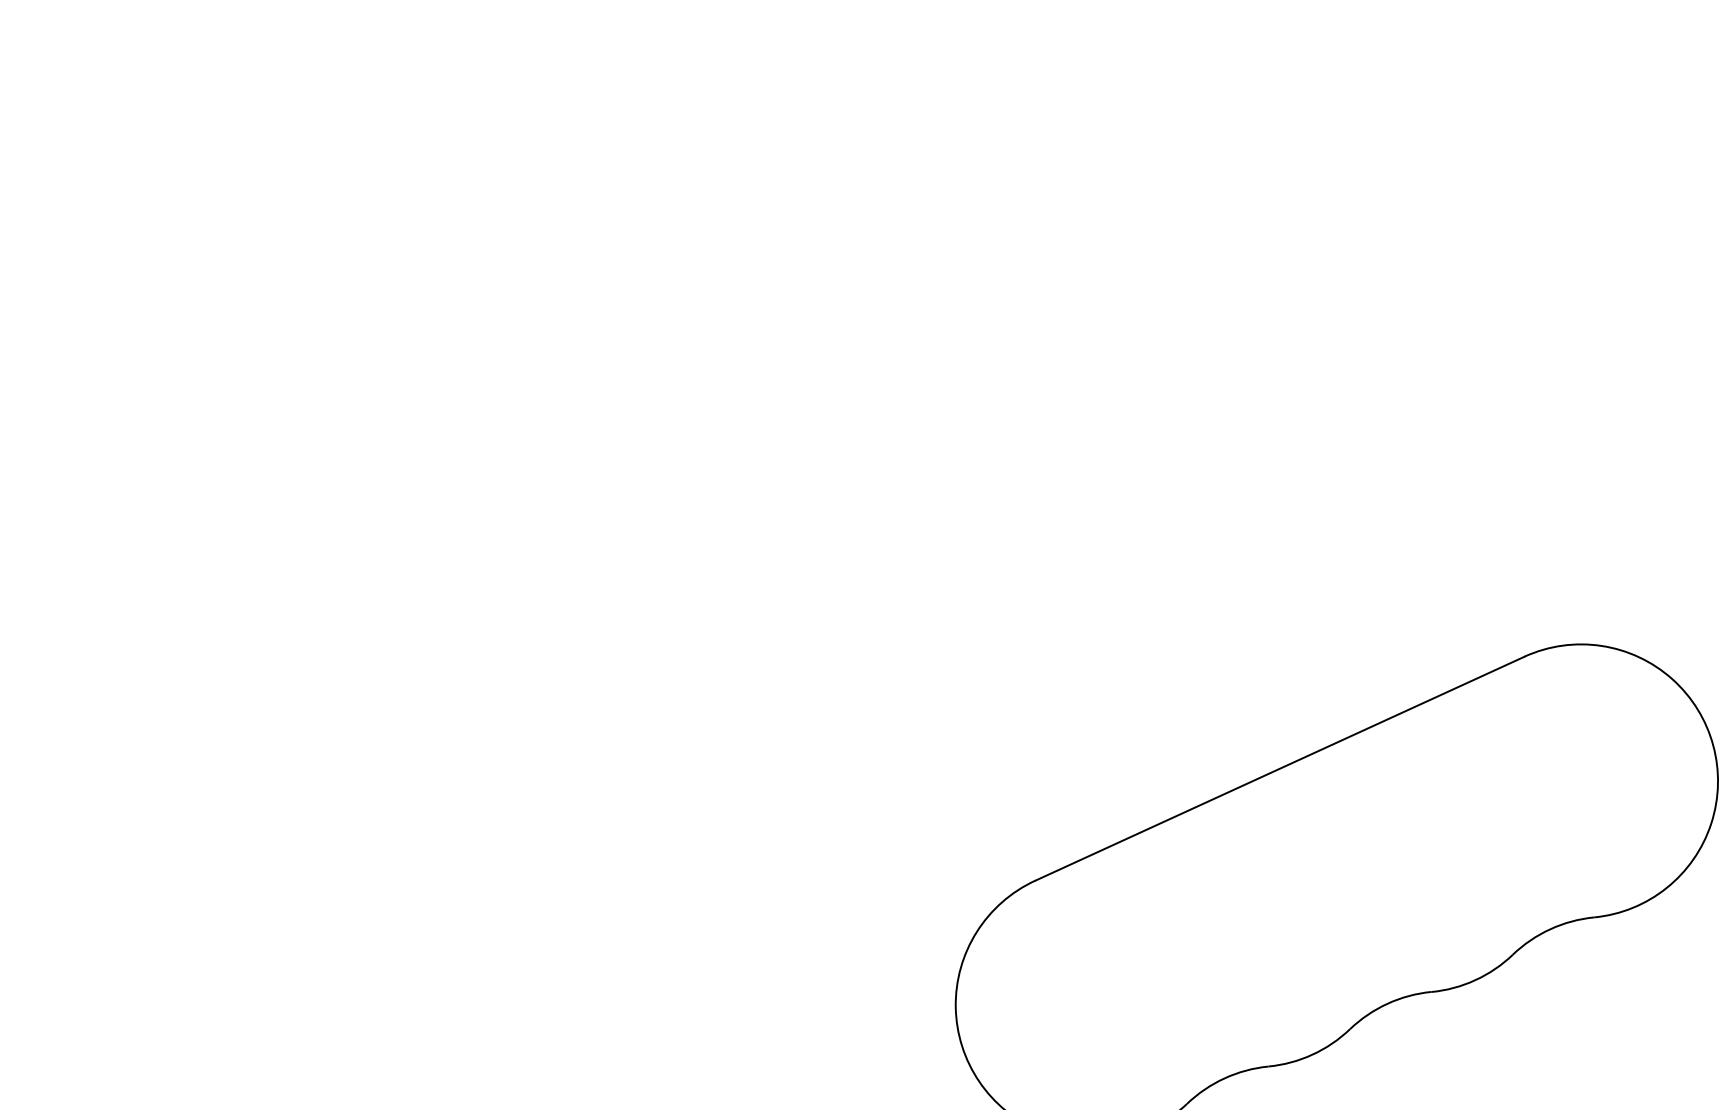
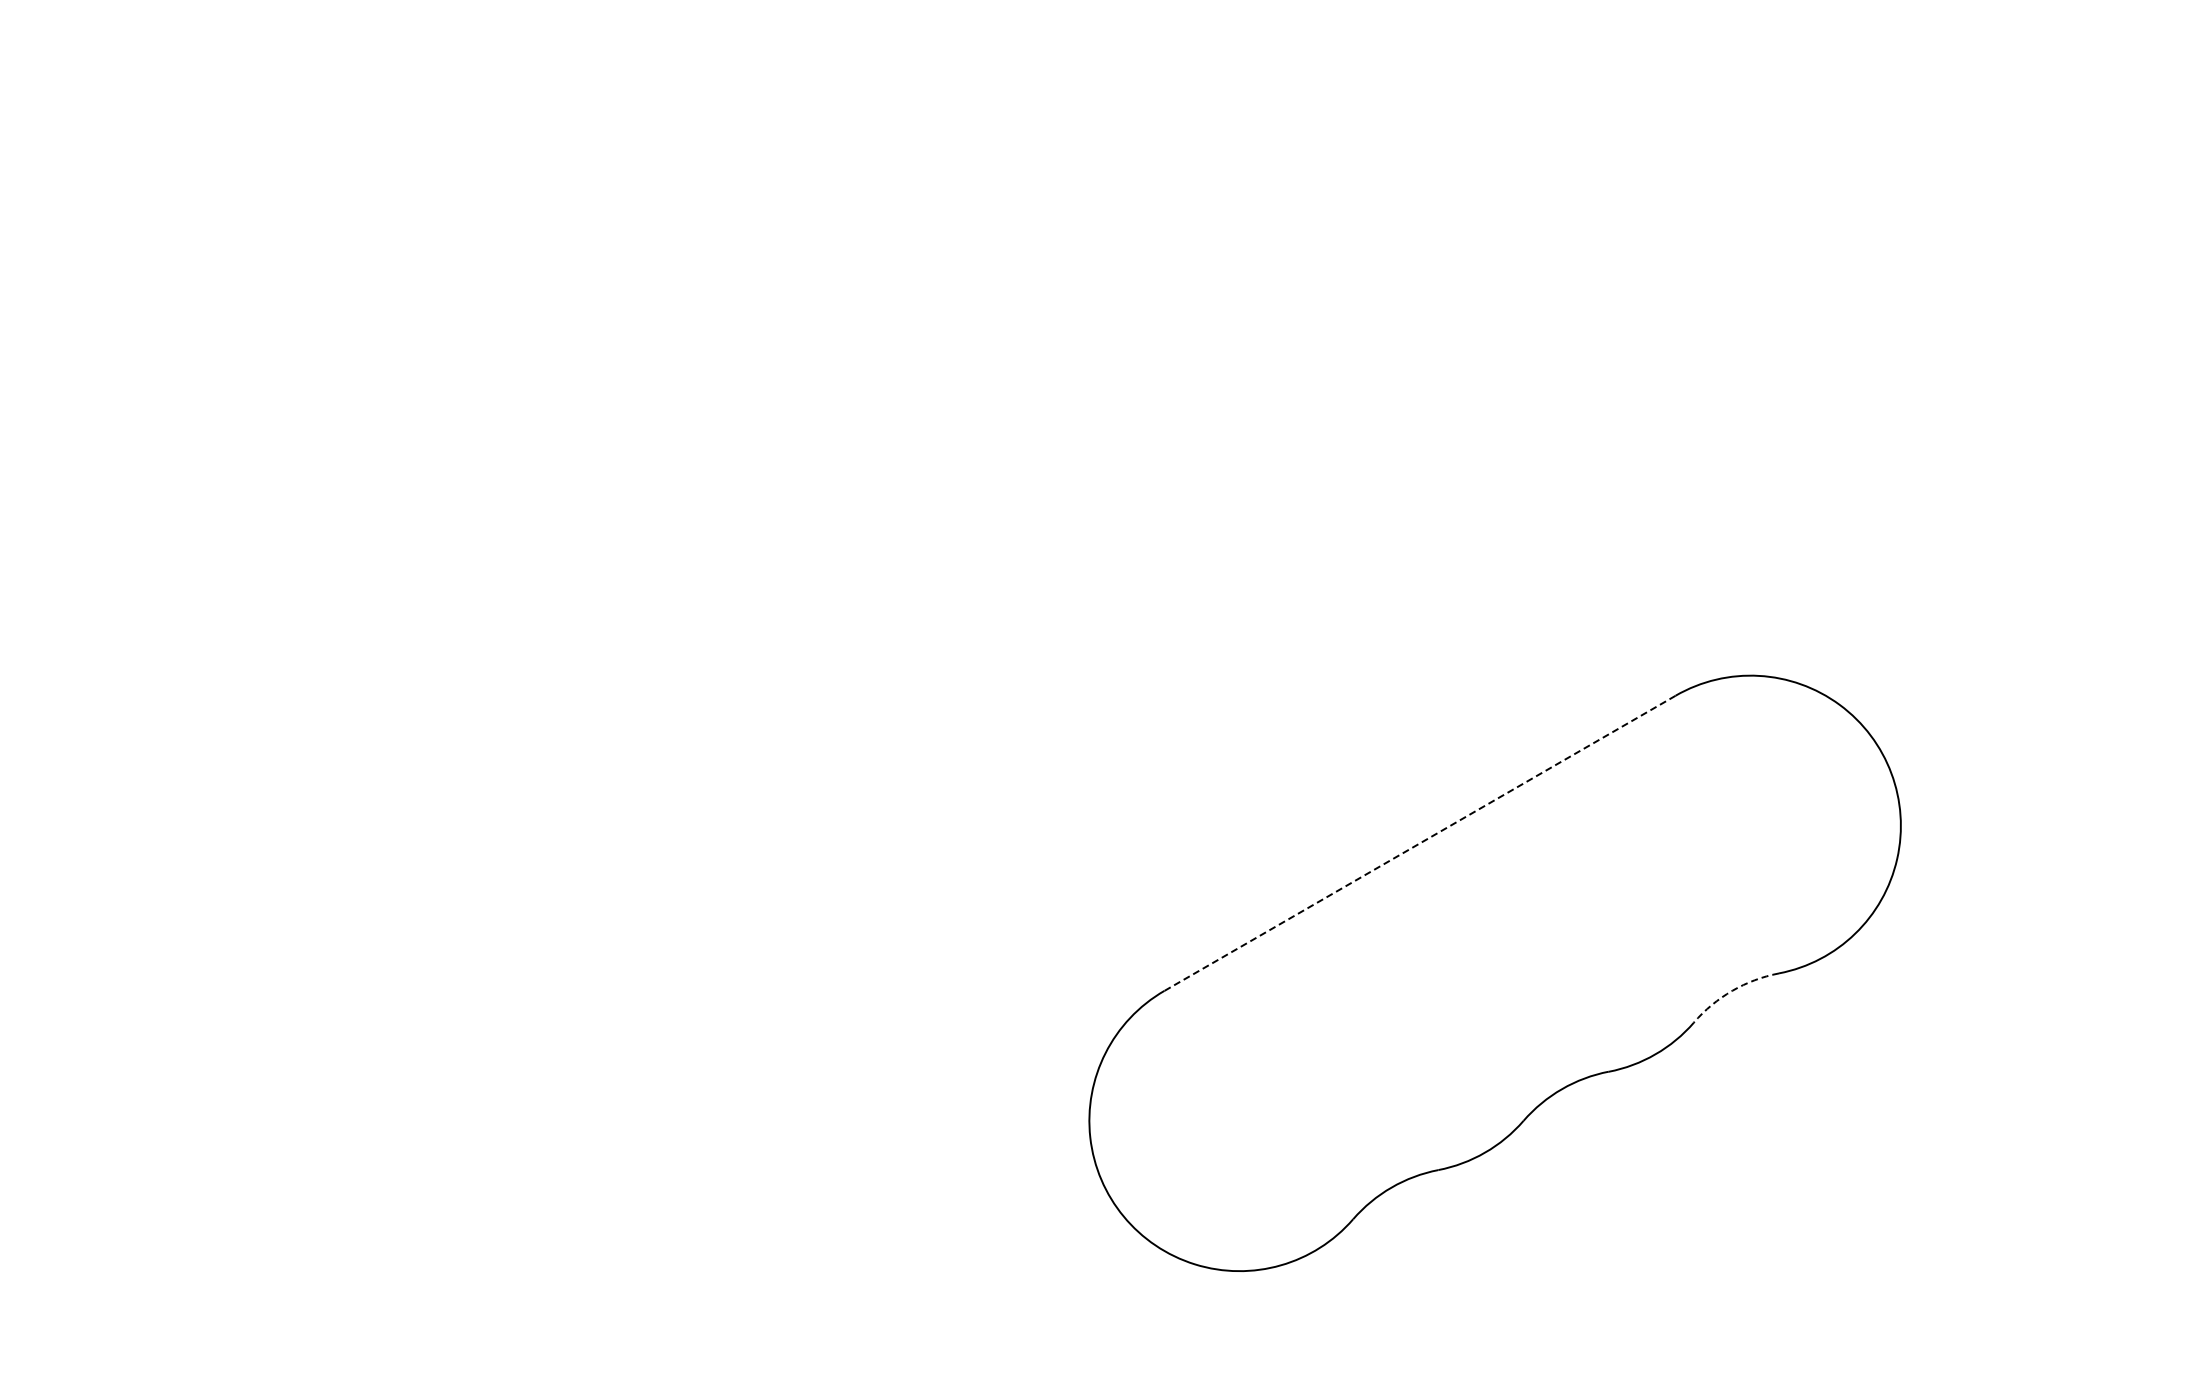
line: (1279, 768) -> (1419, 843), solid -> dashed
arc: (1550, 928) -> (1732, 990), solid -> dashed

